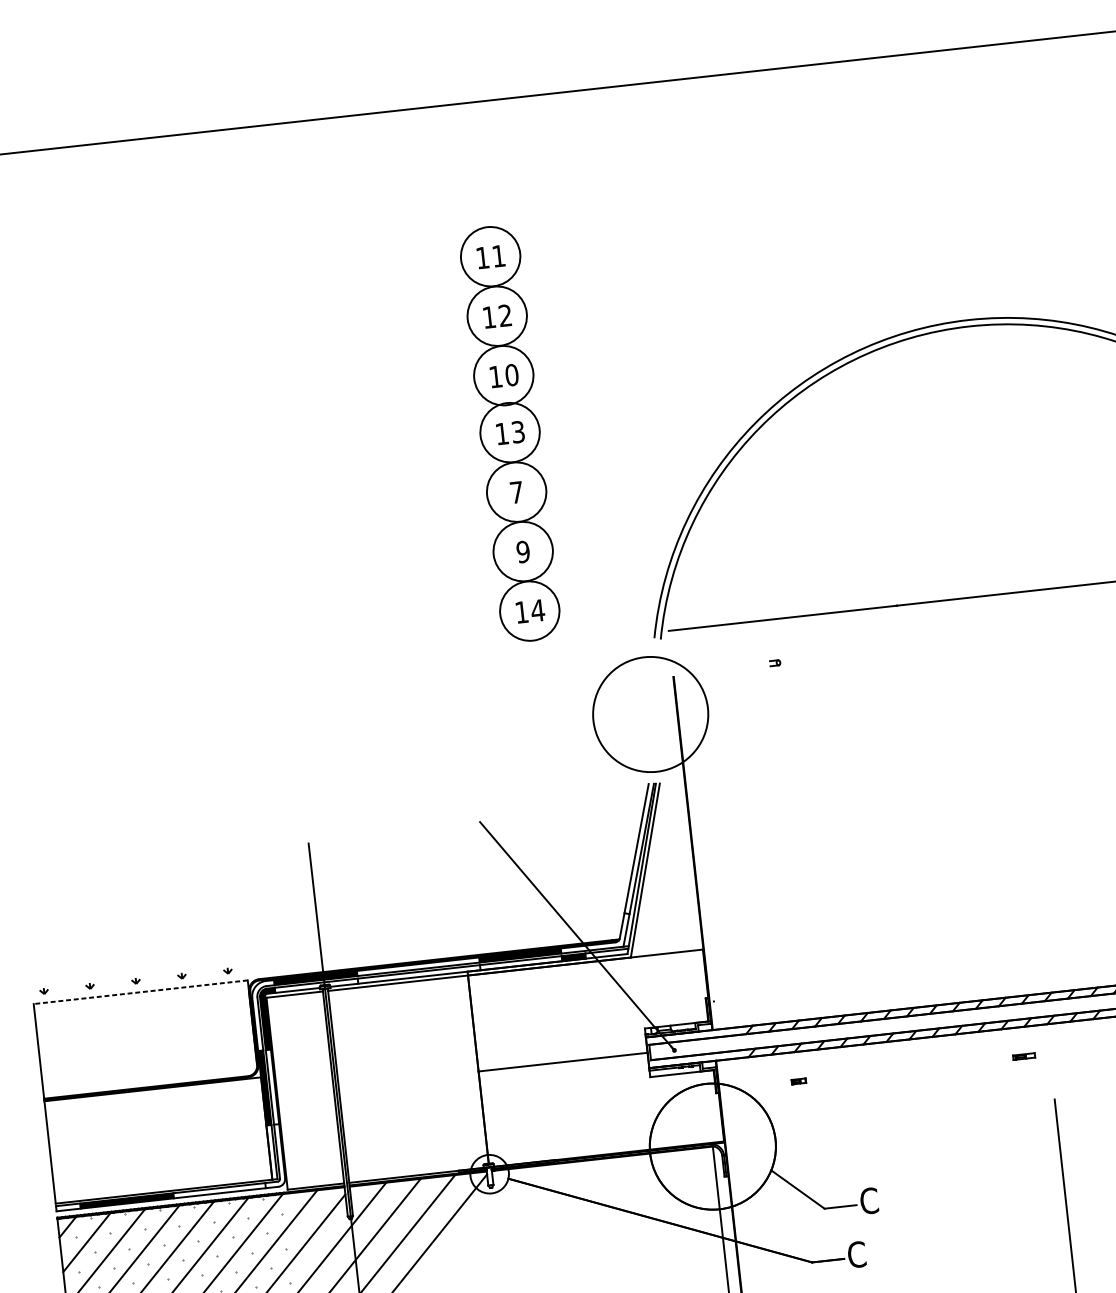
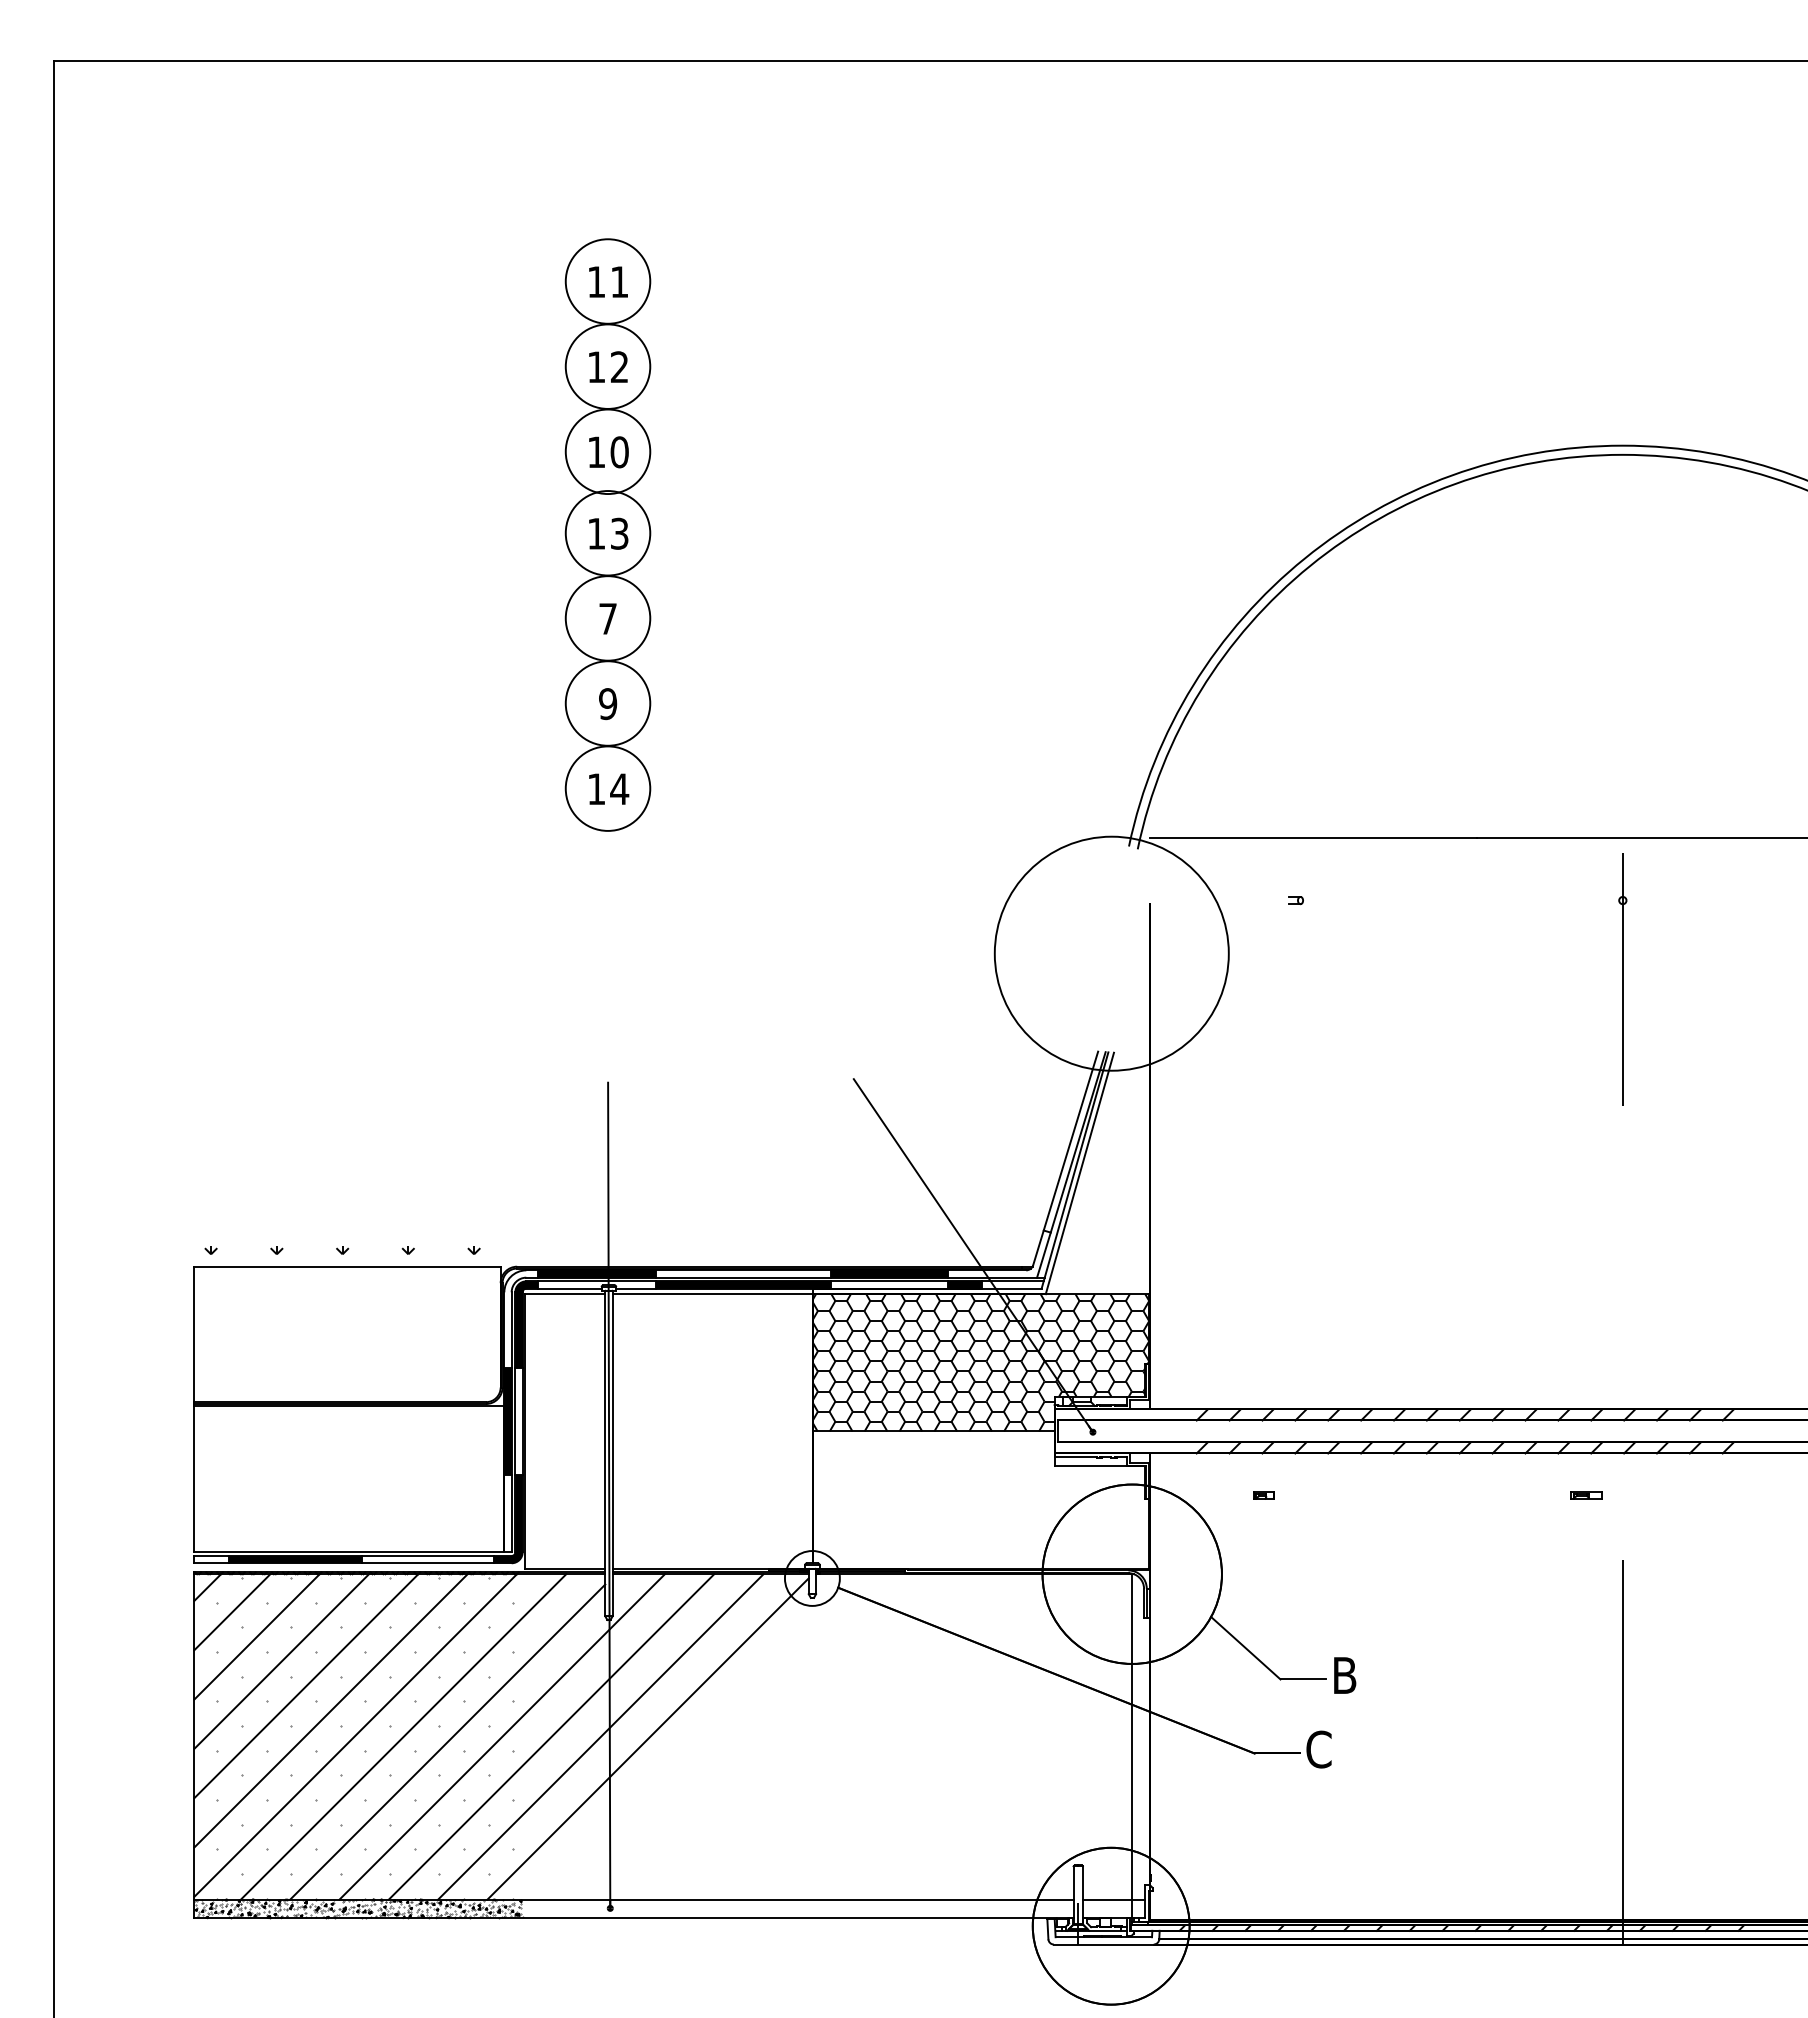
part: (509, 433) -> (607, 534), moved
part: (1009, 693) -> (1622, 979), added
circle: (650, 714) -> (1111, 953), size x1.43
fill: (418, 974) -> (743, 1284), added
line: (140, 992) -> (347, 1266), dashed -> solid
hatch: (590, 1010) -> (980, 1362), added
fill: (271, 1155) -> (507, 1518), added
text: (869, 1201) -> (1344, 1675), C -> B

